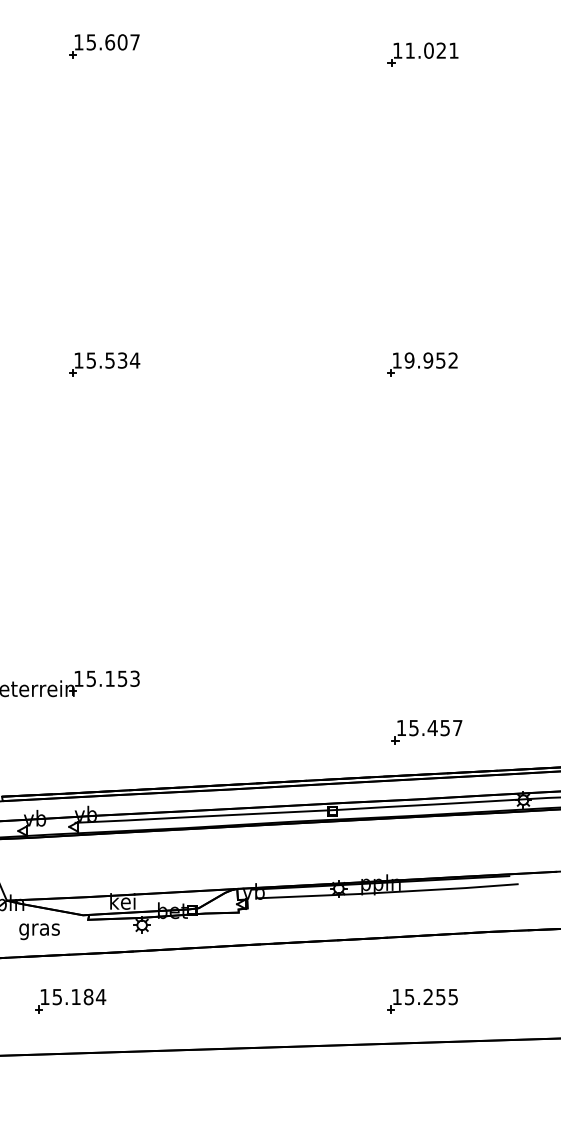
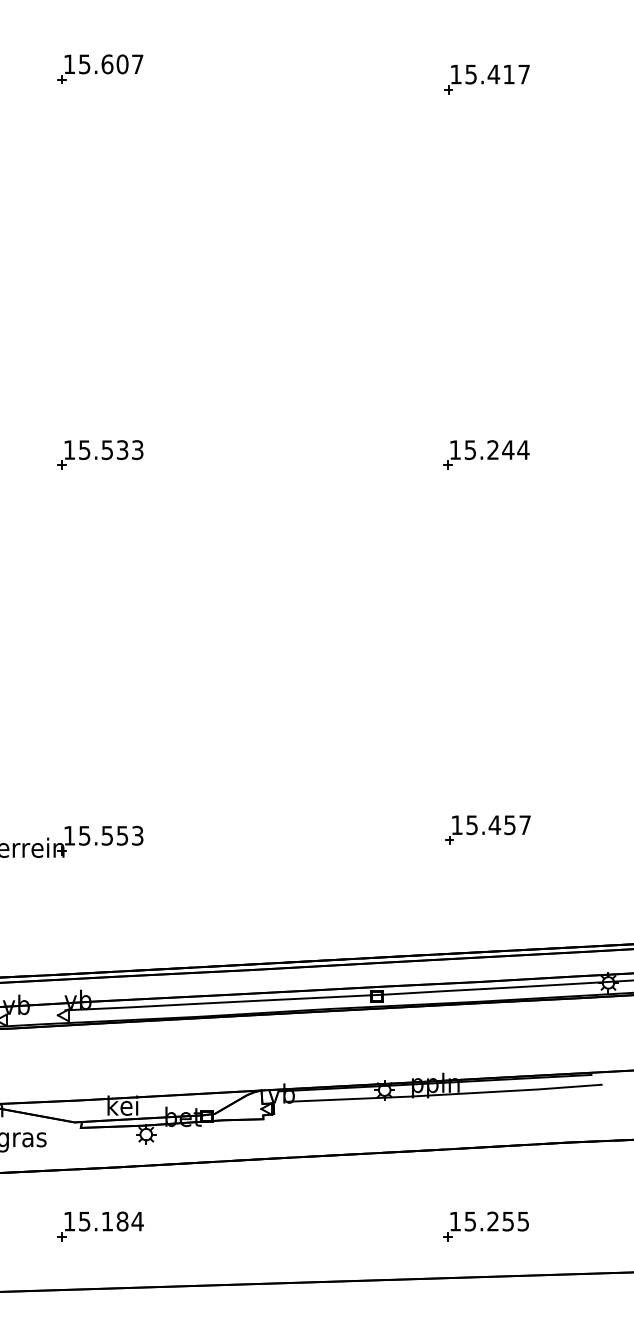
text: (431, 50) -> (496, 74), 11.021 -> 15.417
text: (134, 360) -> (137, 449), 15.534 -> 15.533
text: (431, 360) -> (496, 449), 19.952 -> 15.244
text: (109, 678) -> (106, 835), 15.153 -> 15.553
part: (426, 732) -> (487, 830), moved
part: (70, 1000) -> (100, 1225), moved

